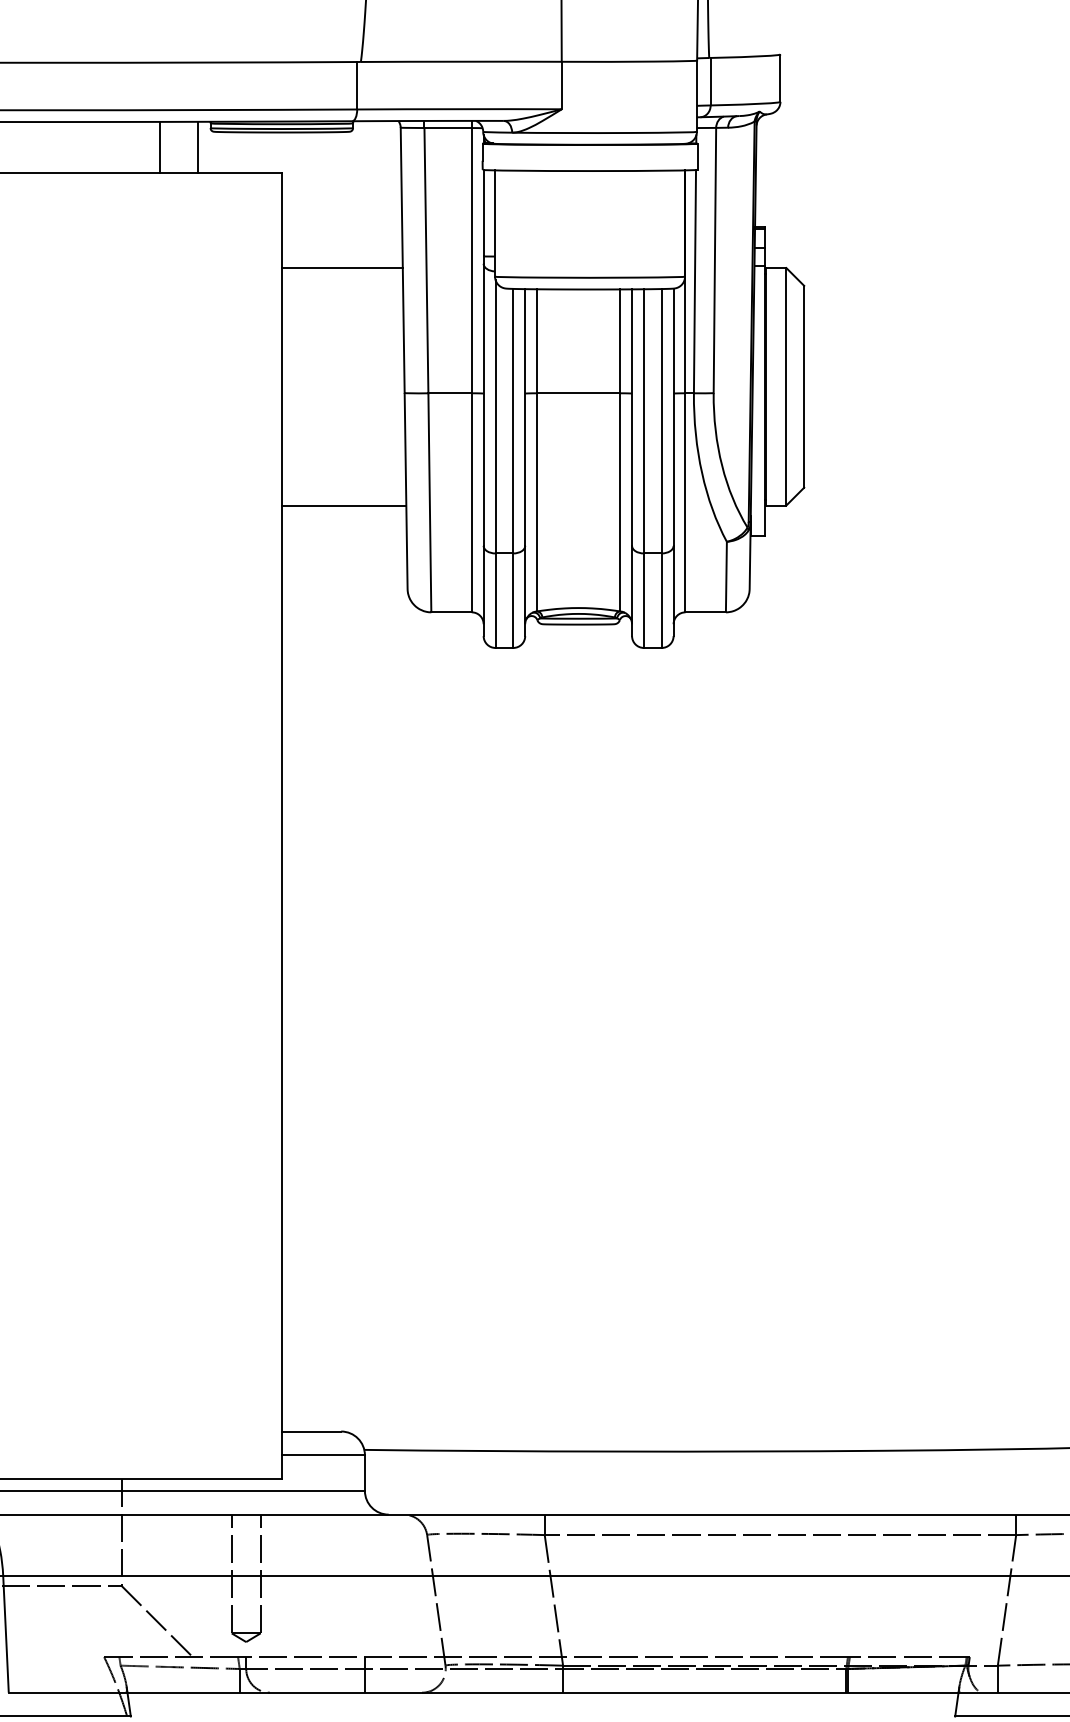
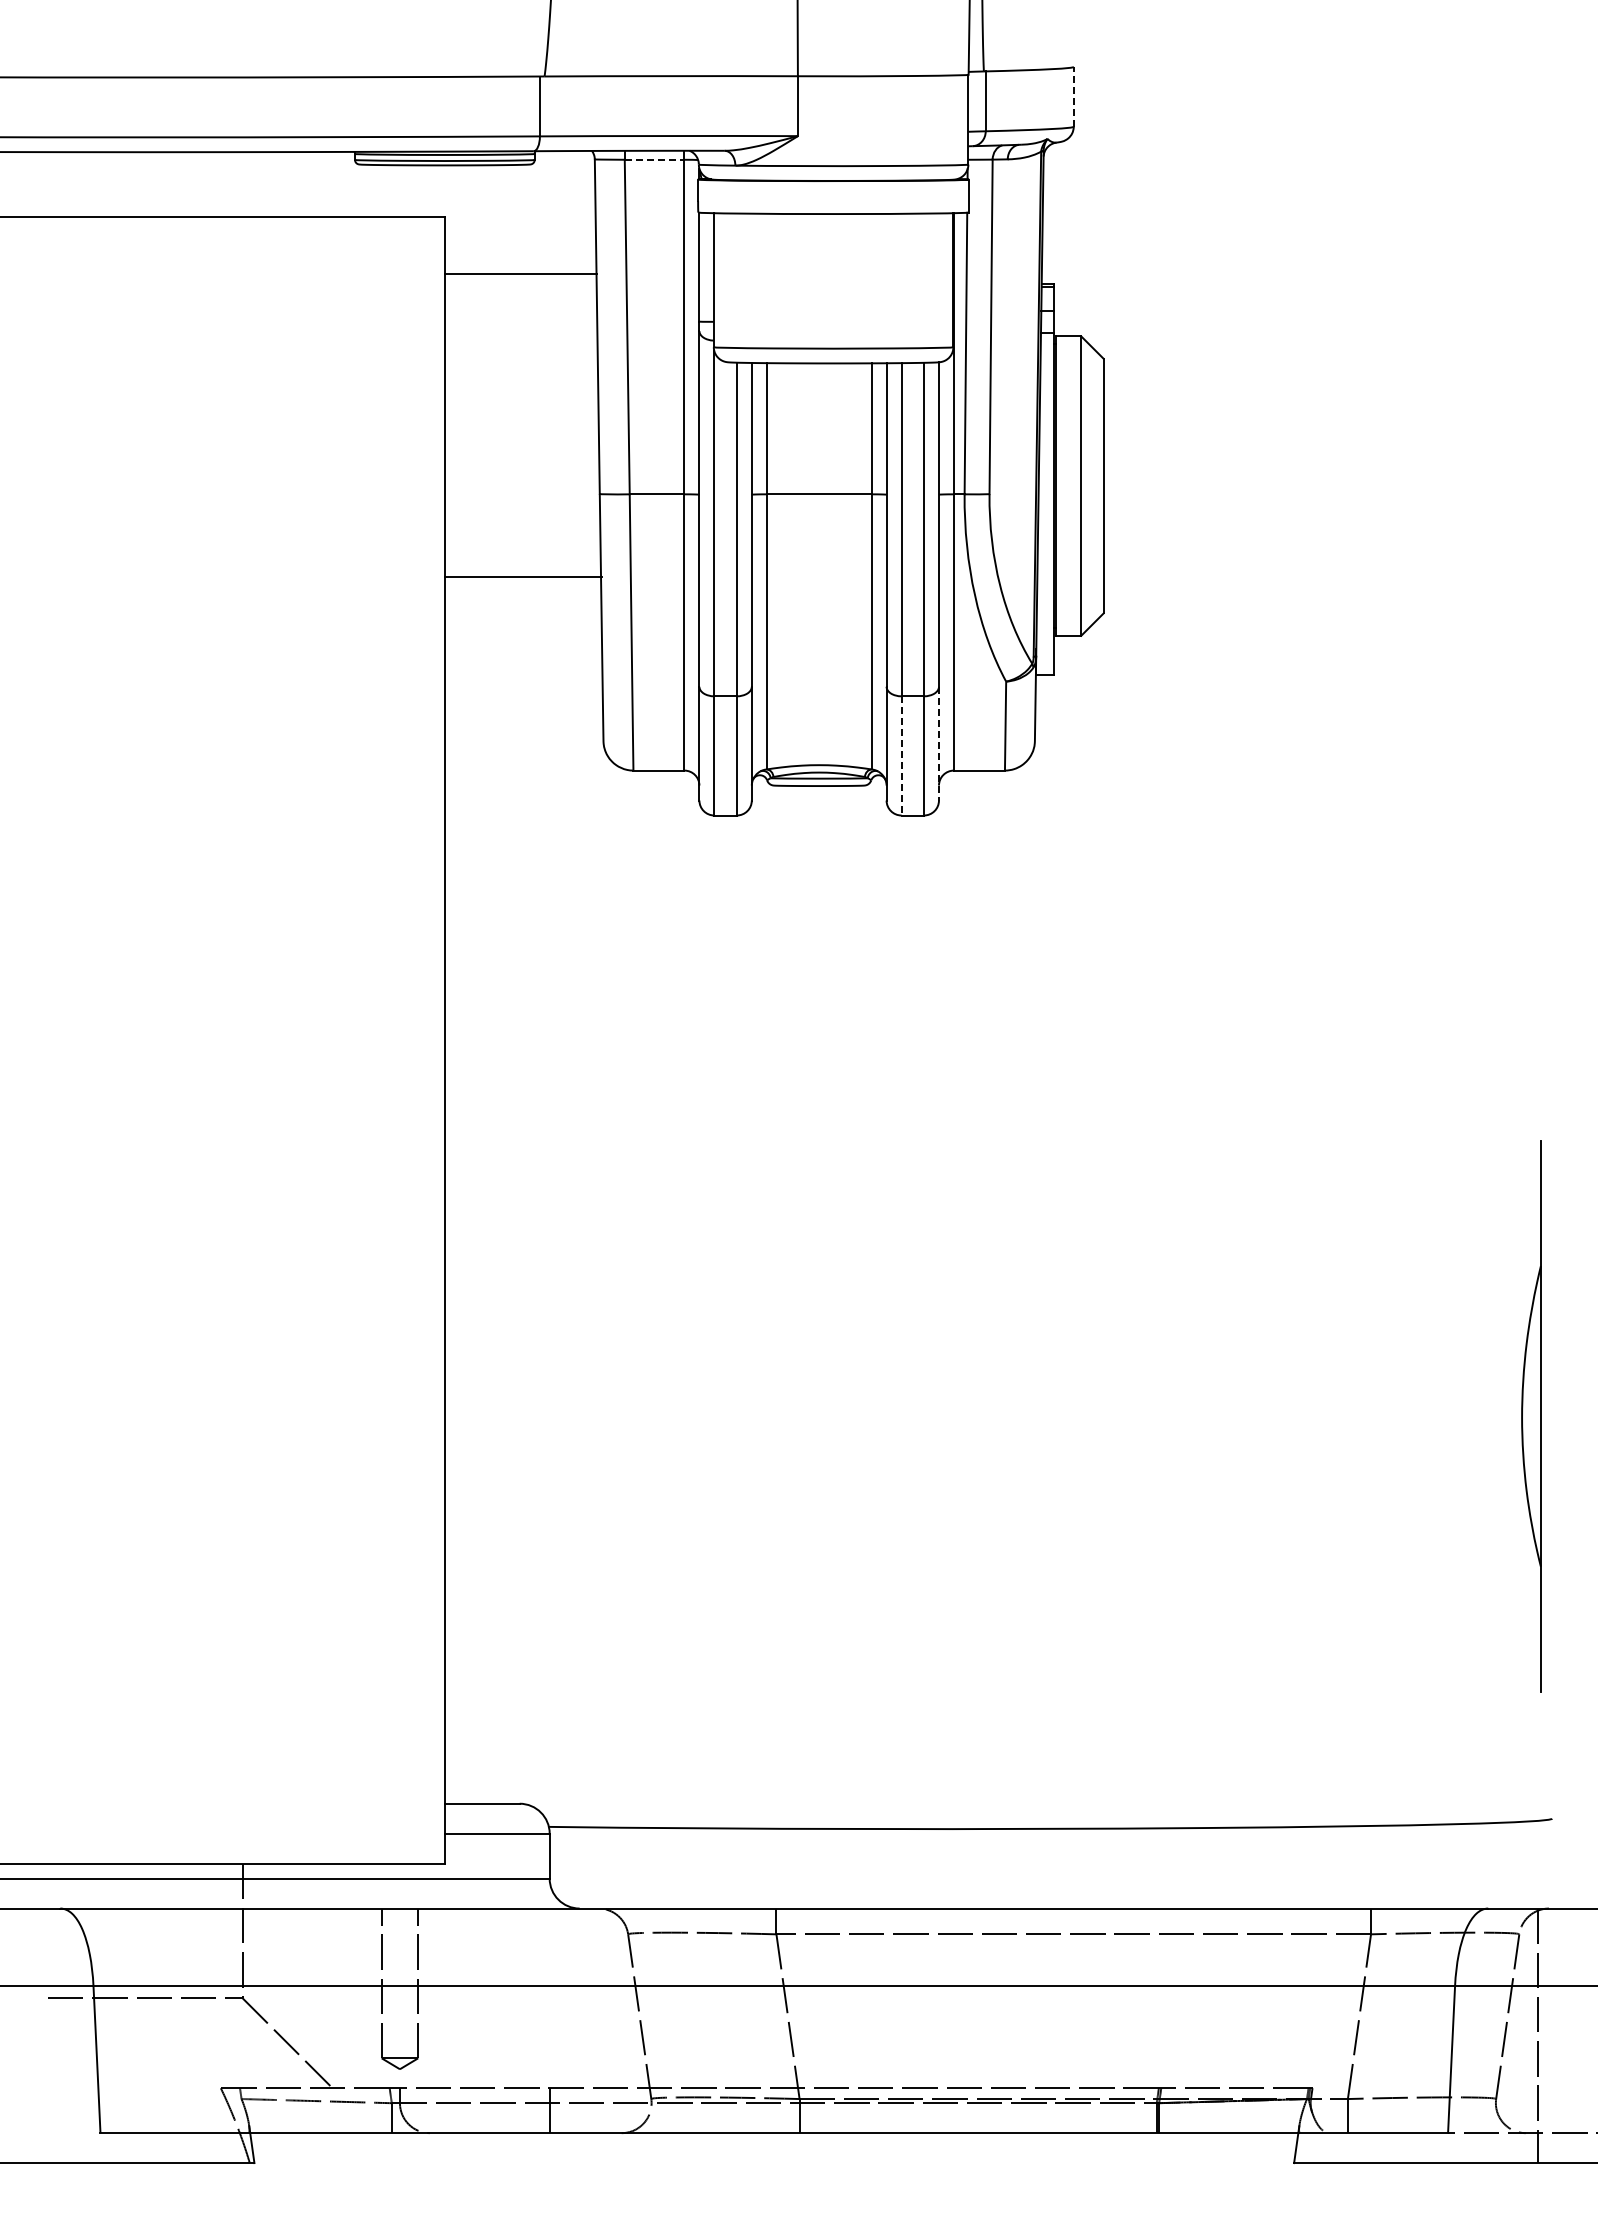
line: (780, 77) -> (1073, 96), solid -> dashed
line: (448, 127) -> (654, 159), solid -> dashed
line: (198, 146) -> (339, 183), removed
line: (160, 147) -> (291, 184), removed
line: (341, 268) -> (520, 274), moved
line: (343, 505) -> (522, 576), moved
line: (673, 590) -> (938, 743), solid -> dashed
line: (643, 600) -> (901, 755), solid -> dashed

